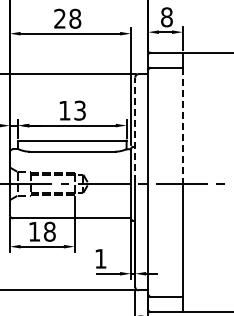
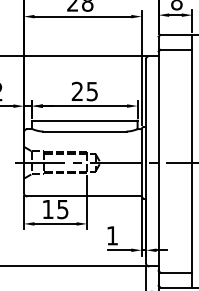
text: (72, 110) -> (84, 91), 13 -> 25
line: (182, 125) -> (192, 105), dashed -> solid
line: (135, 129) -> (146, 109), dashed -> solid
text: (49, 231) -> (62, 209), 18 -> 15

